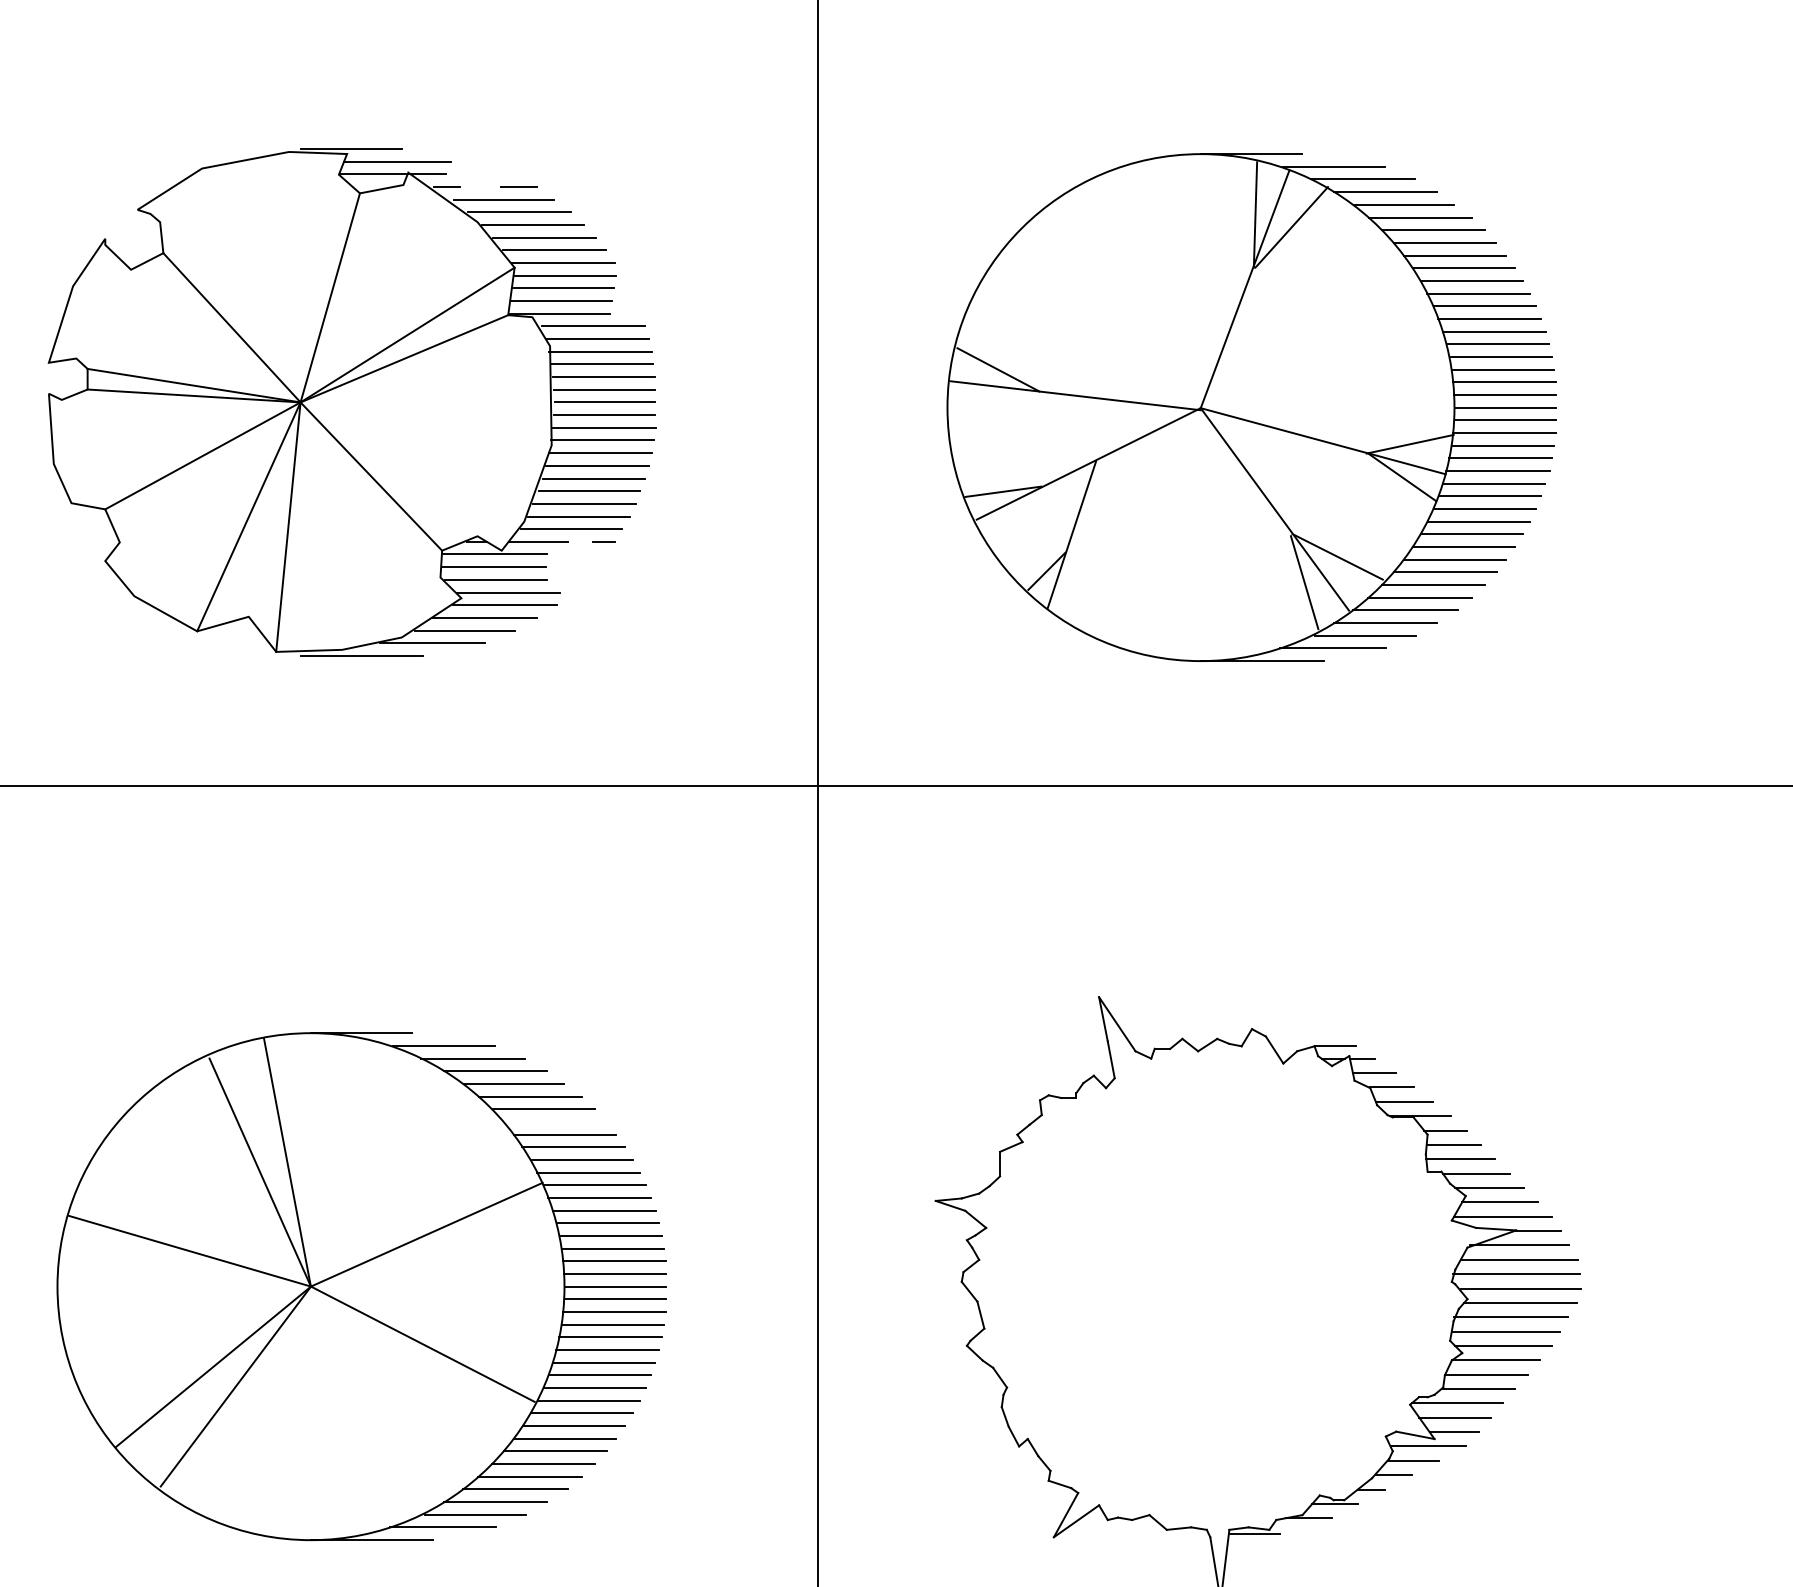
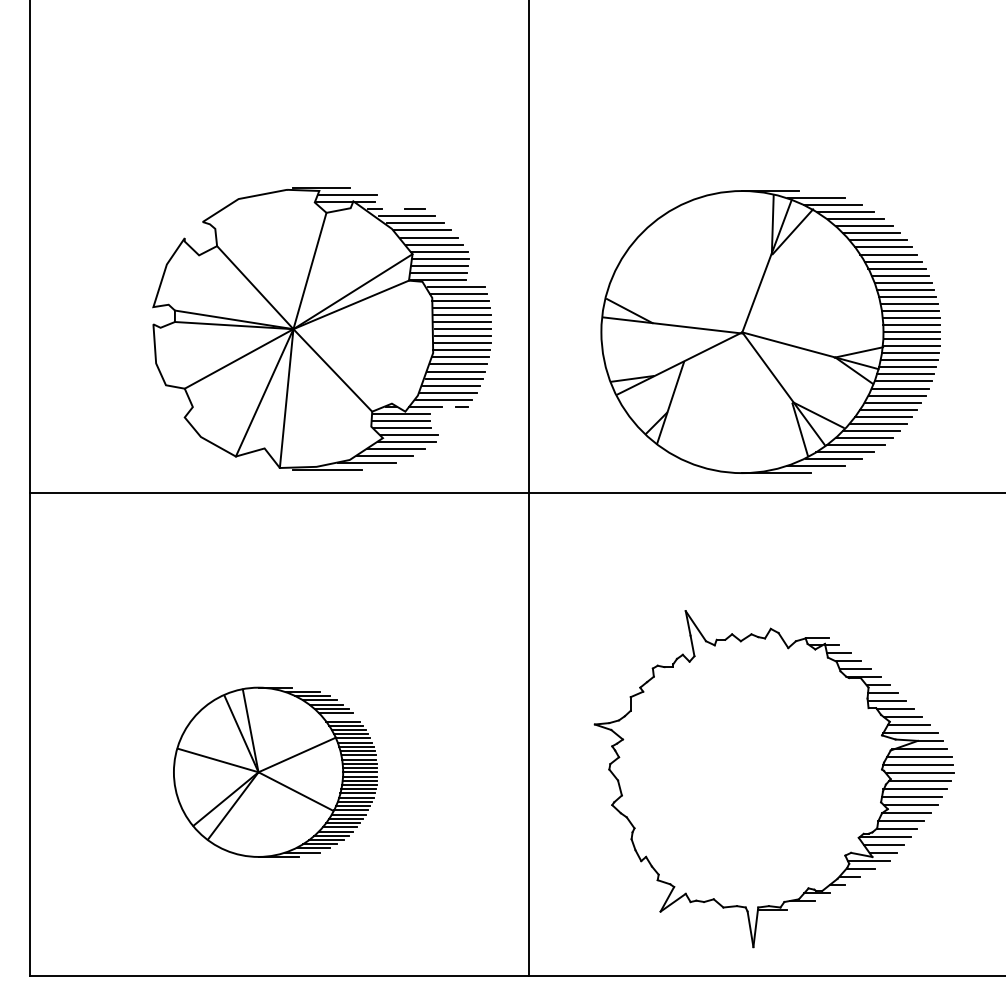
part: (350, 401) -> (321, 328), moved
part: (1251, 406) -> (770, 331), moved
part: (361, 1287) -> (275, 772), size x0.6

